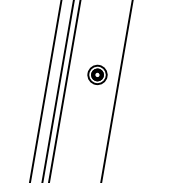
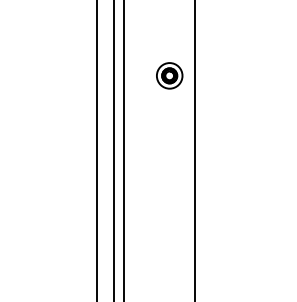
part: (97, 74) -> (169, 75), moved

